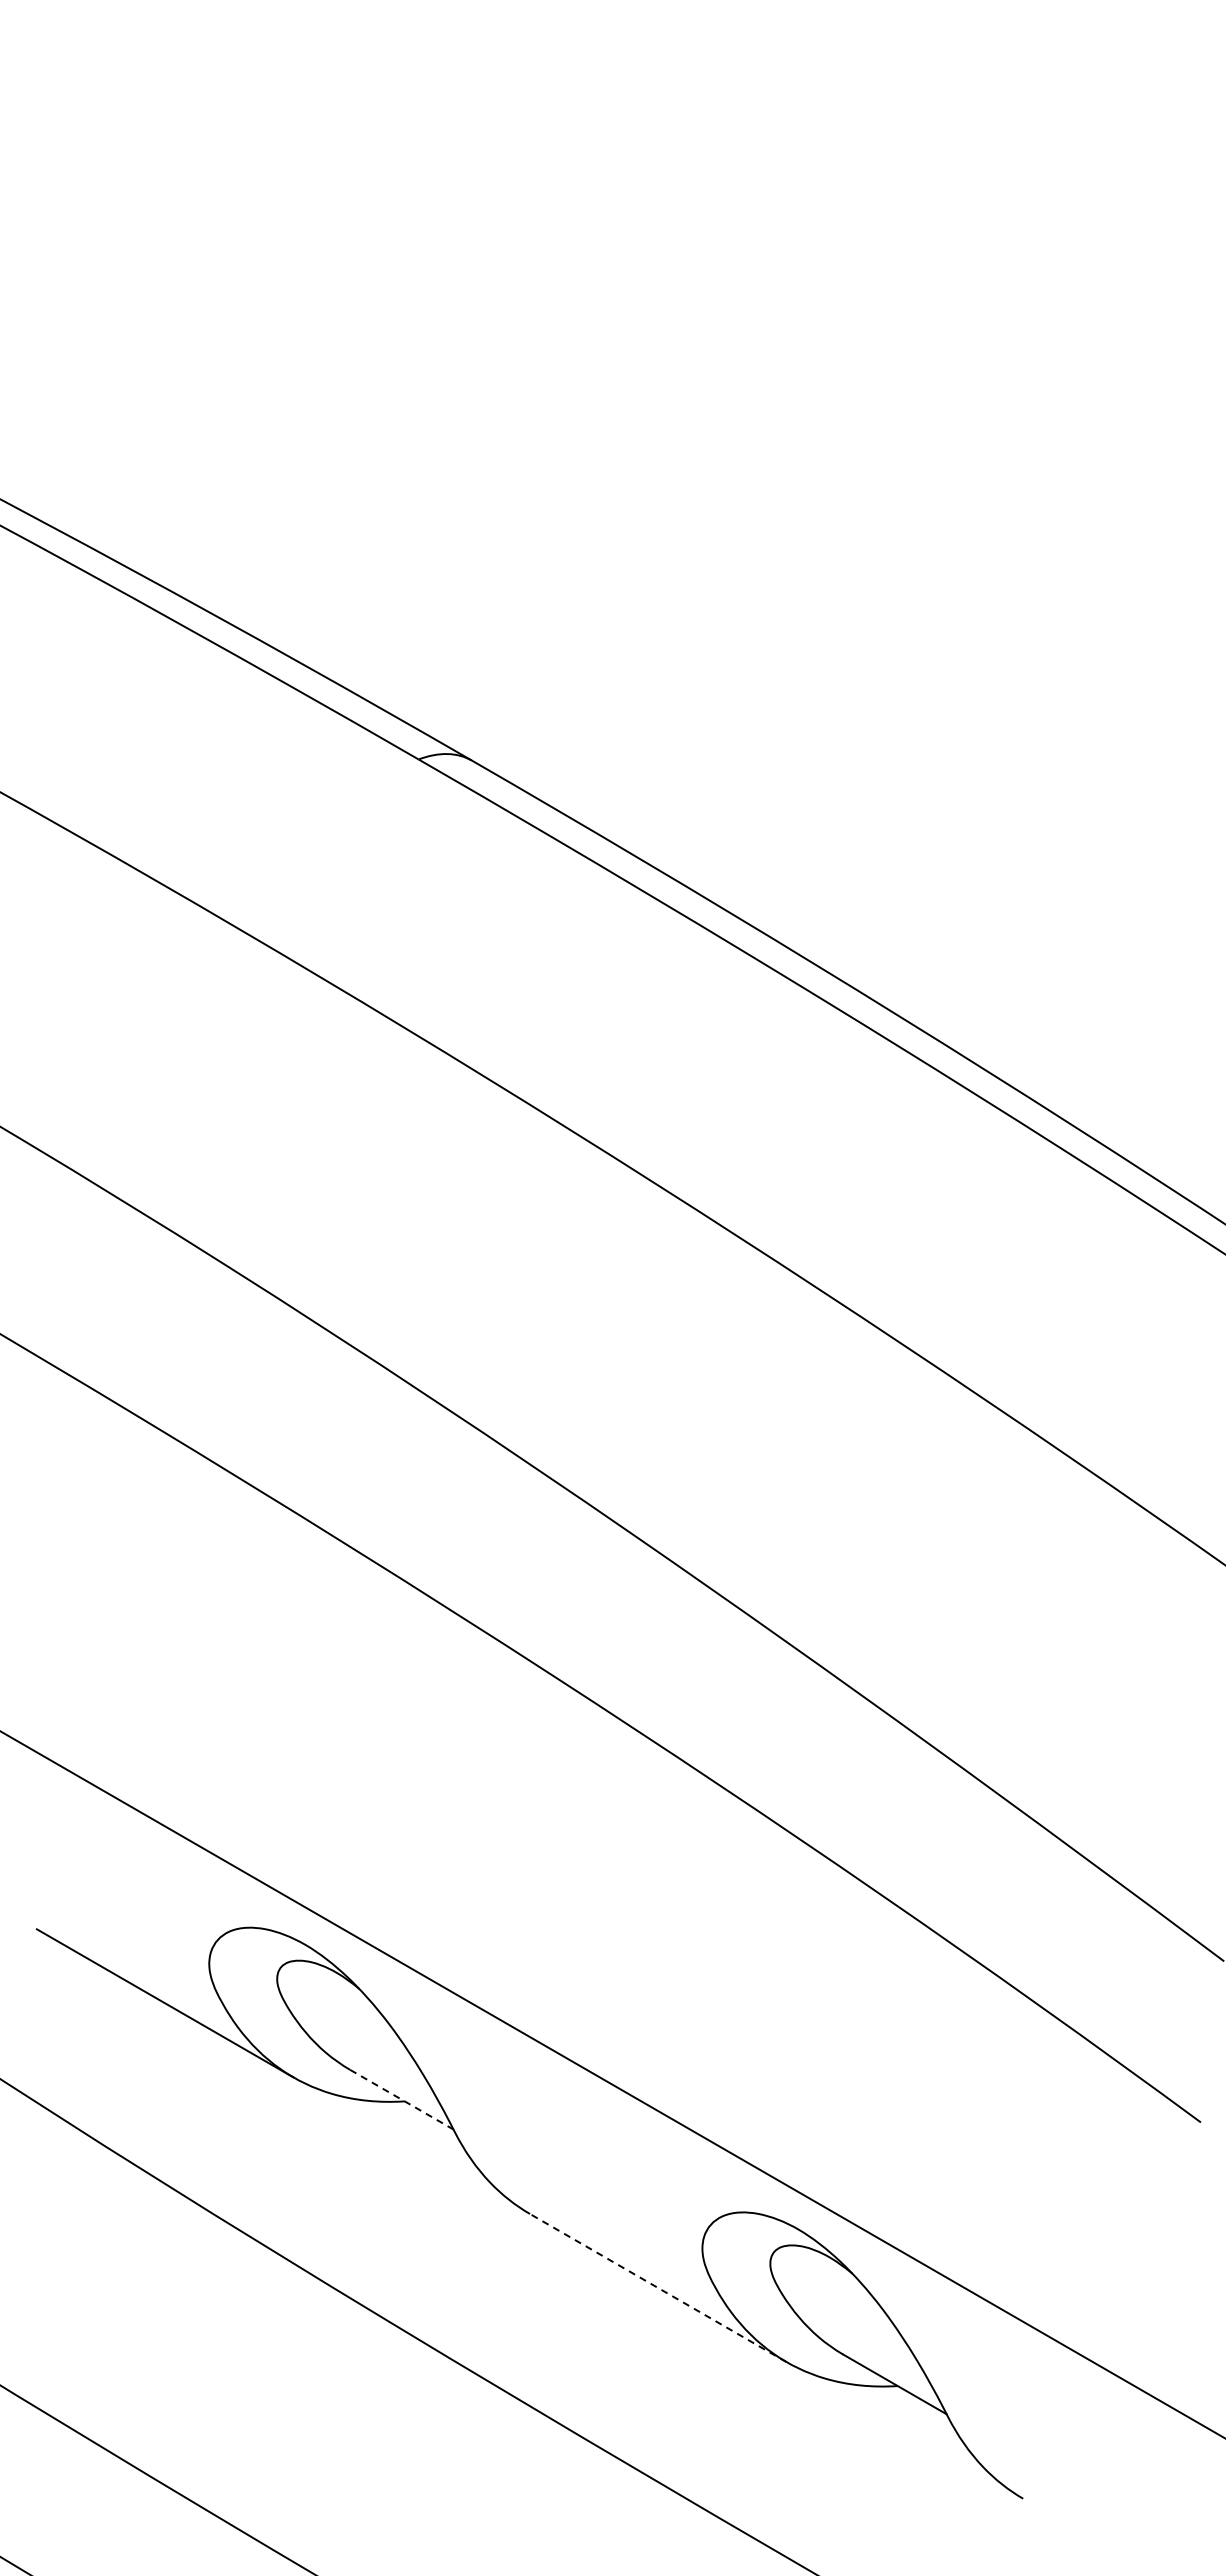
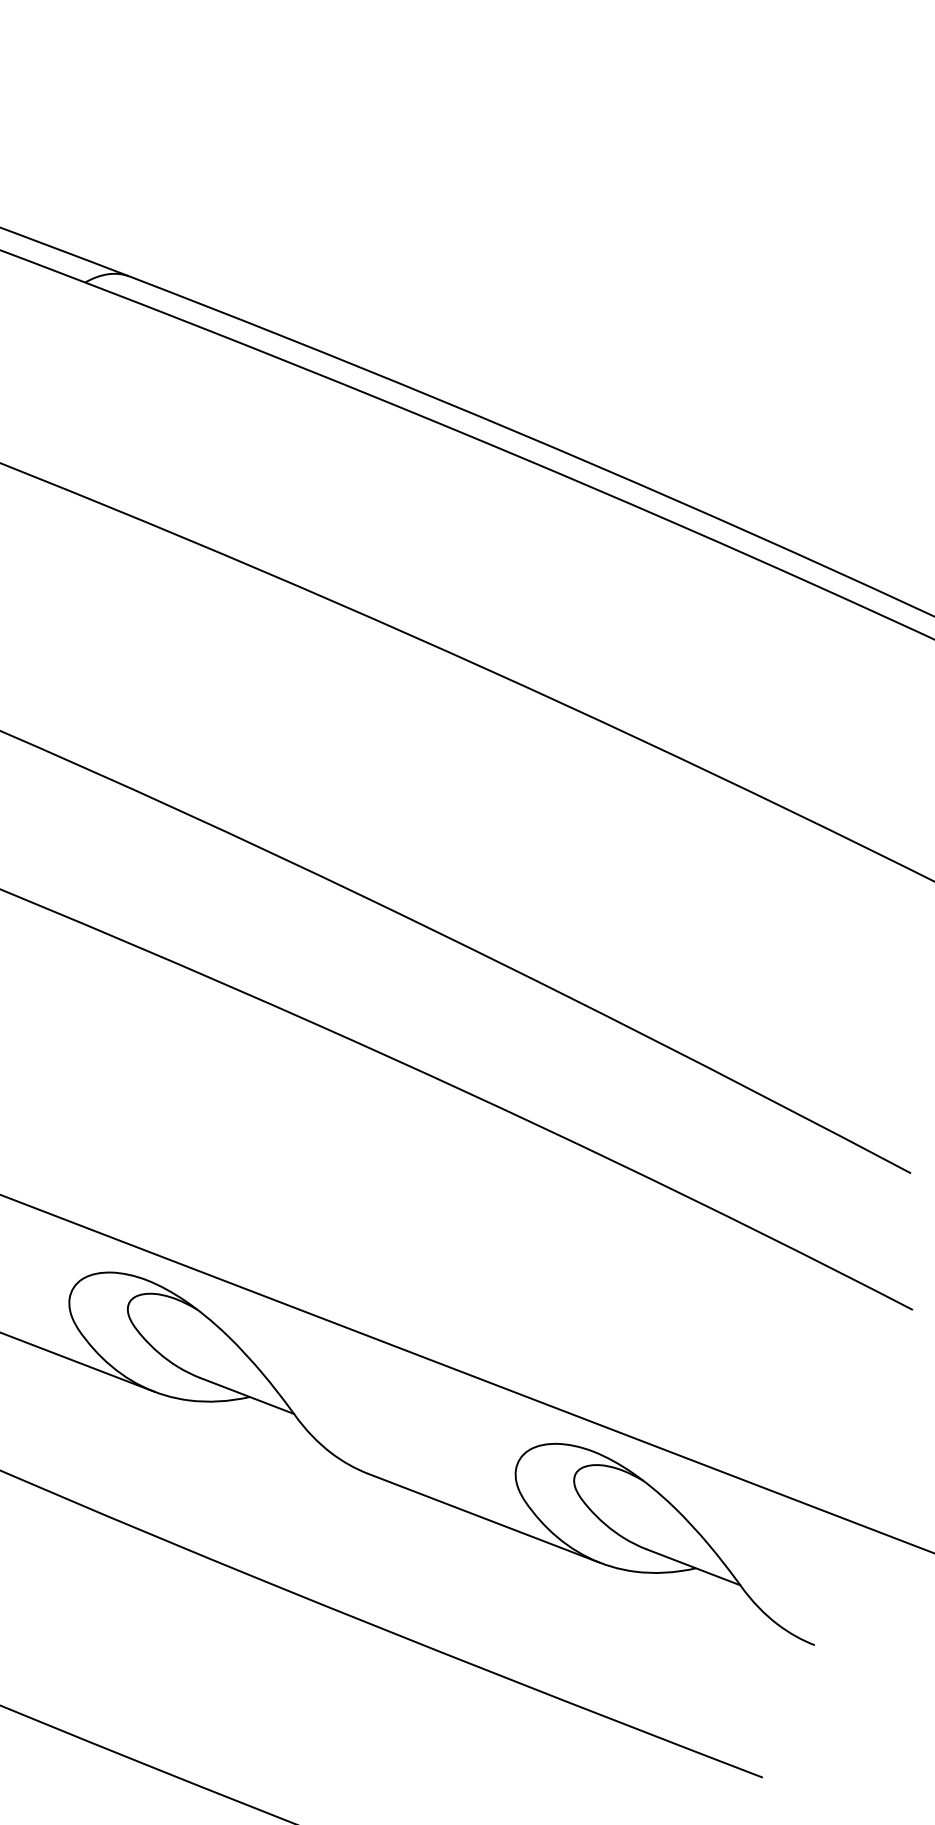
line: (401, 2099) -> (246, 1395), dashed -> solid
line: (657, 2287) -> (483, 1518), dashed -> solid

